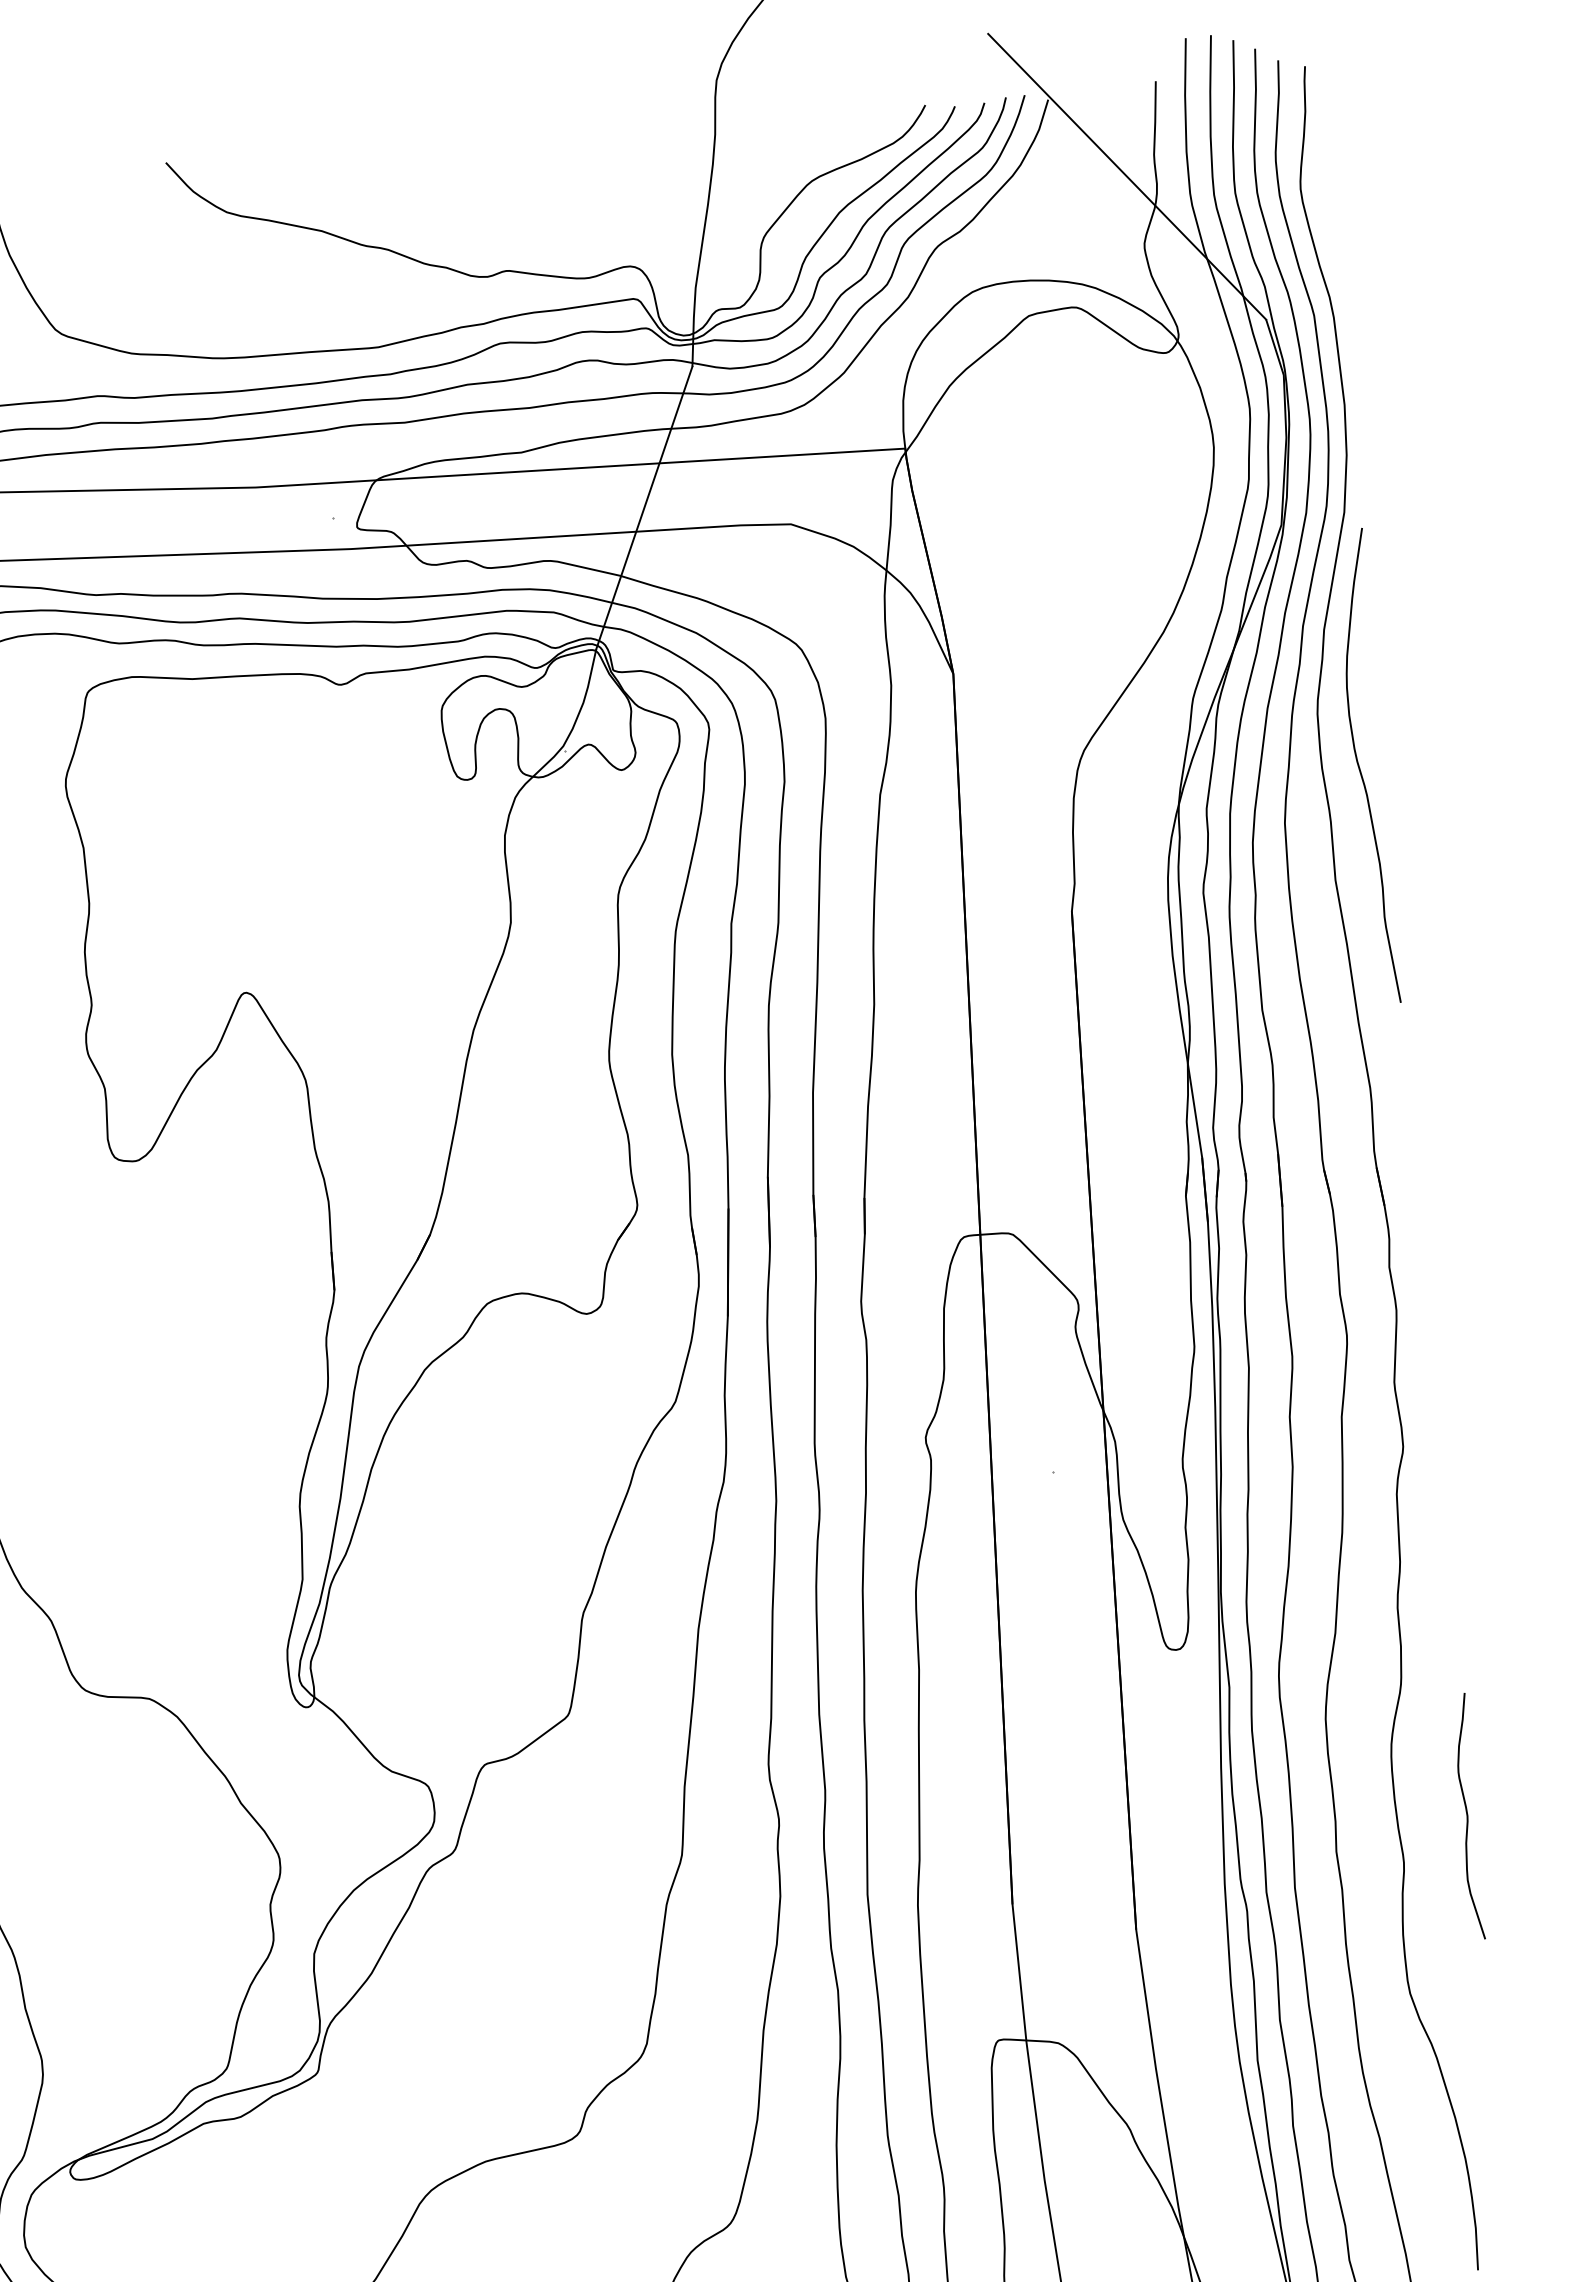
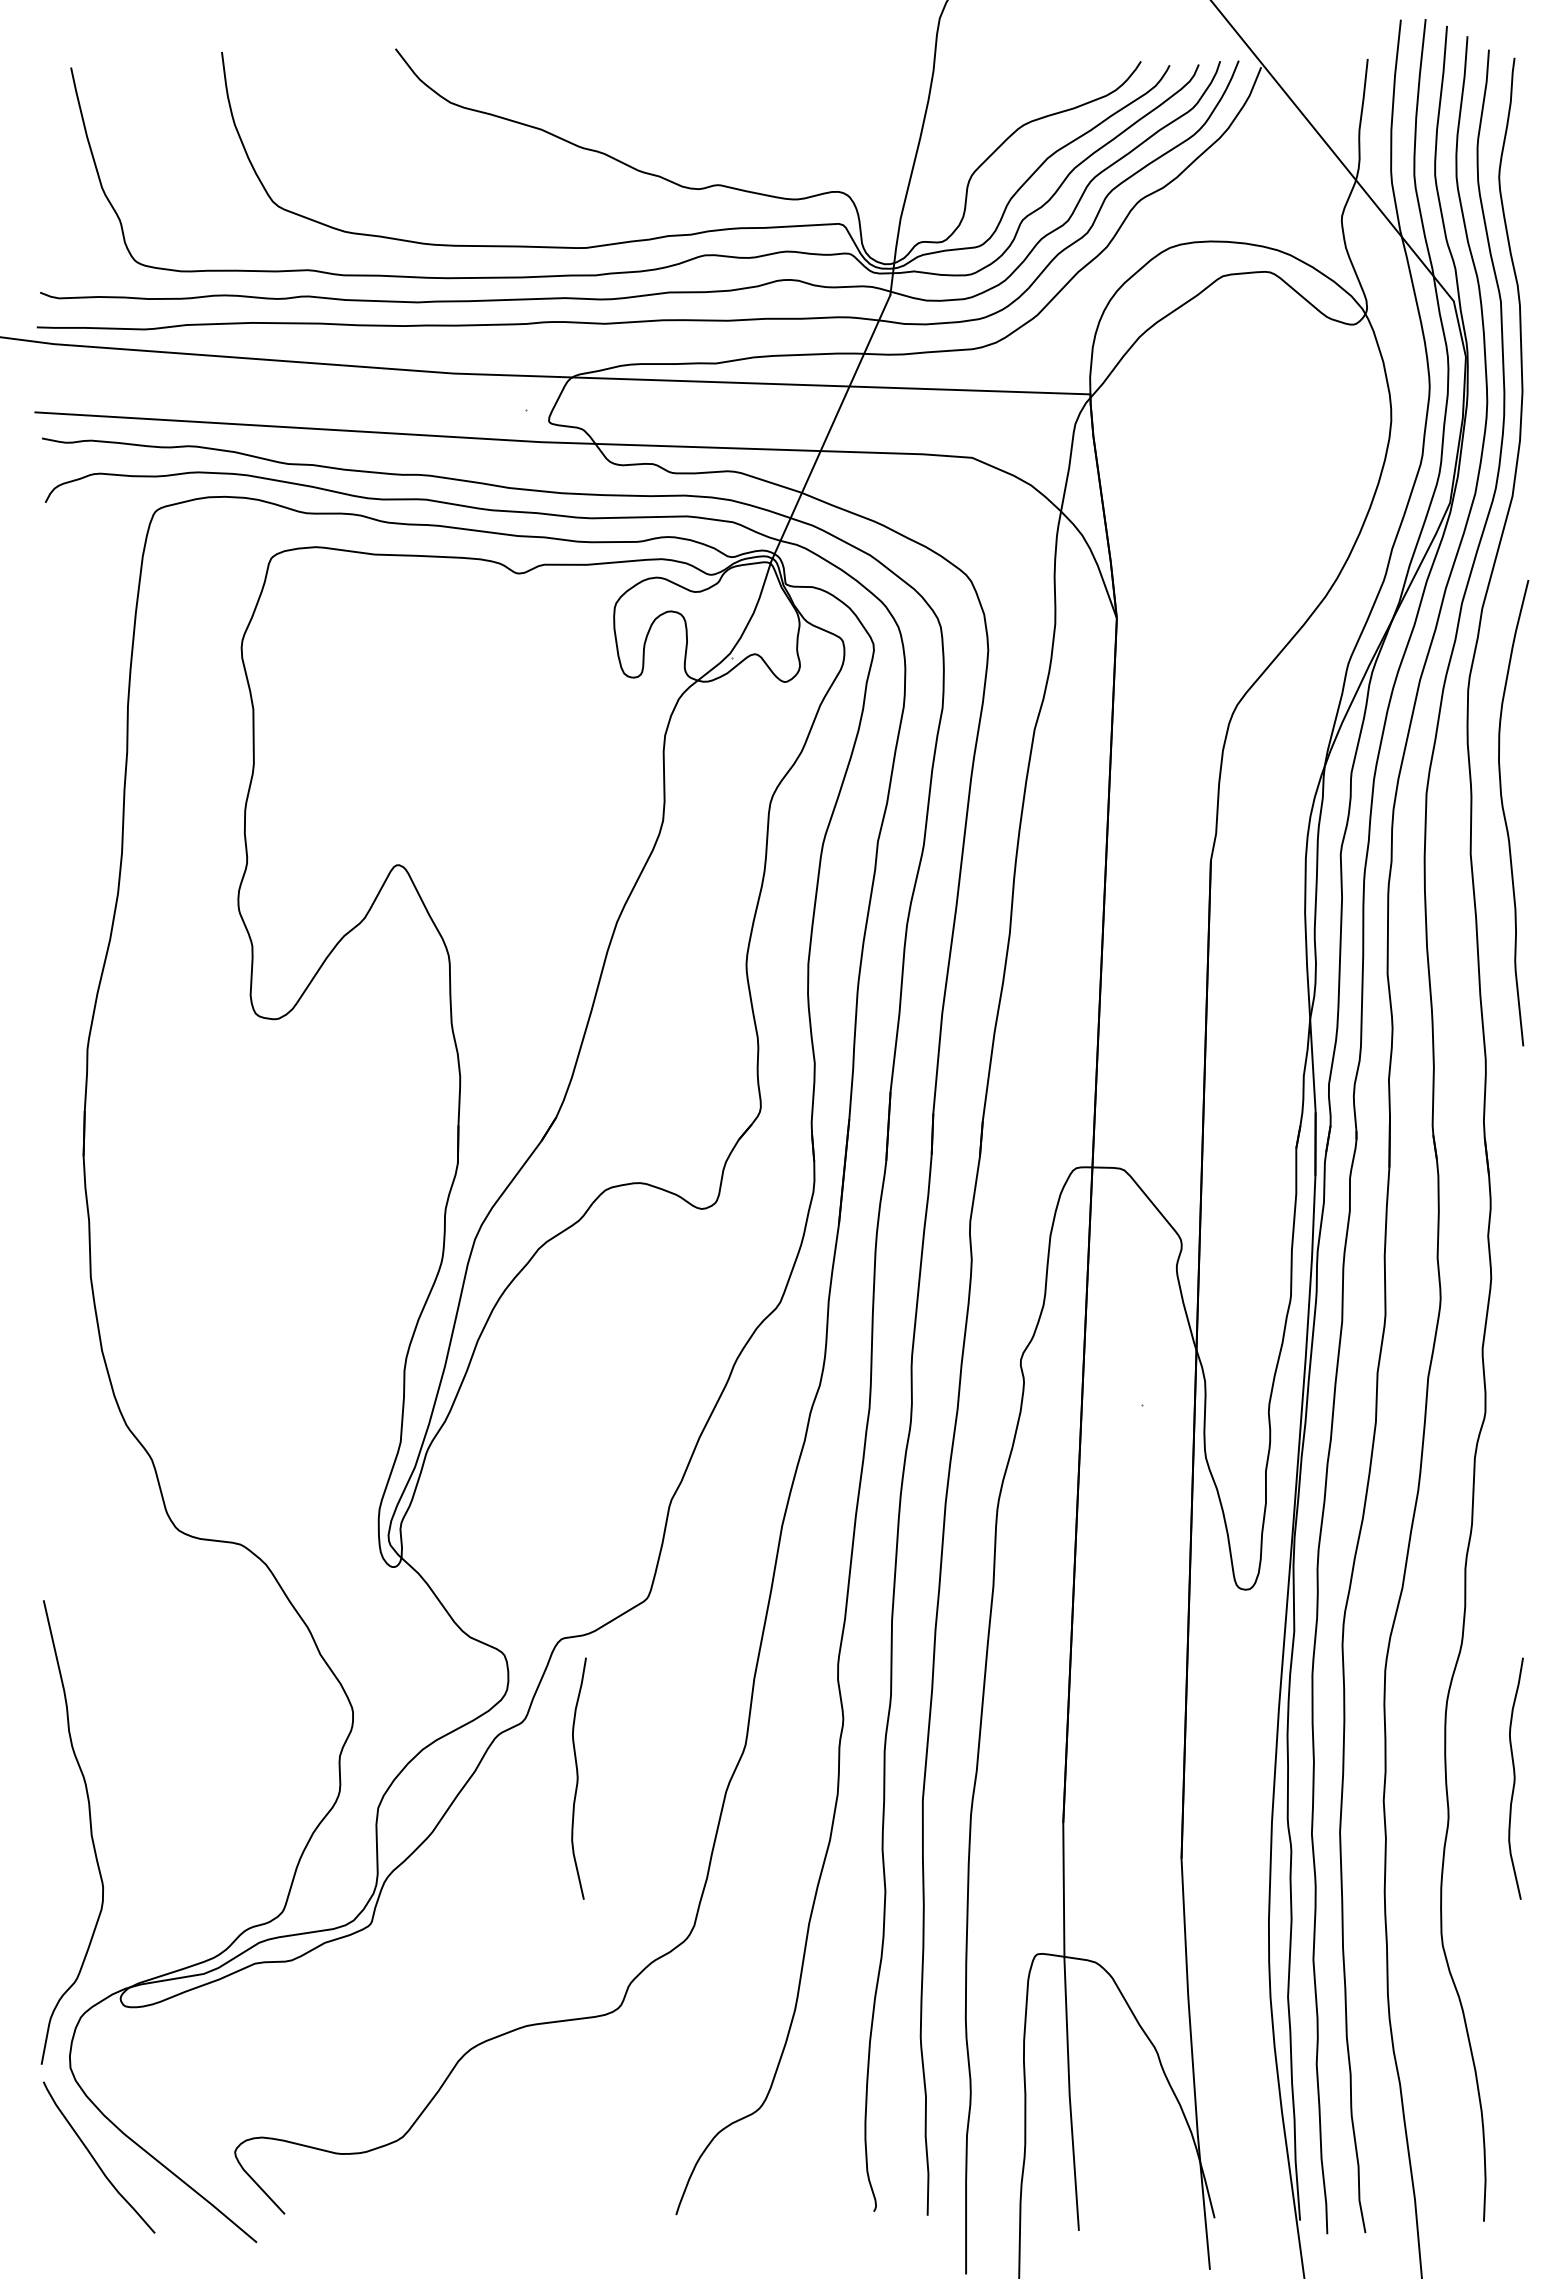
curve: (1360, 769) -> (1505, 815), moved
curve: (515, 1904) -> (578, 1778), added

